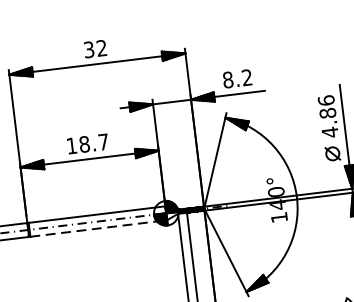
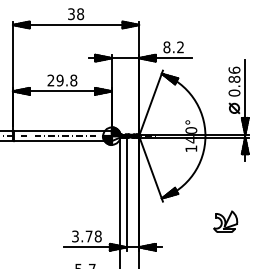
text: (101, 48) -> (80, 14), 32 -> 38
text: (330, 131) -> (234, 92), 4.86 -> 0.86
text: (87, 143) -> (62, 80), 18.7 -> 29.8
line: (98, 229) -> (62, 141), dashed -> solid

